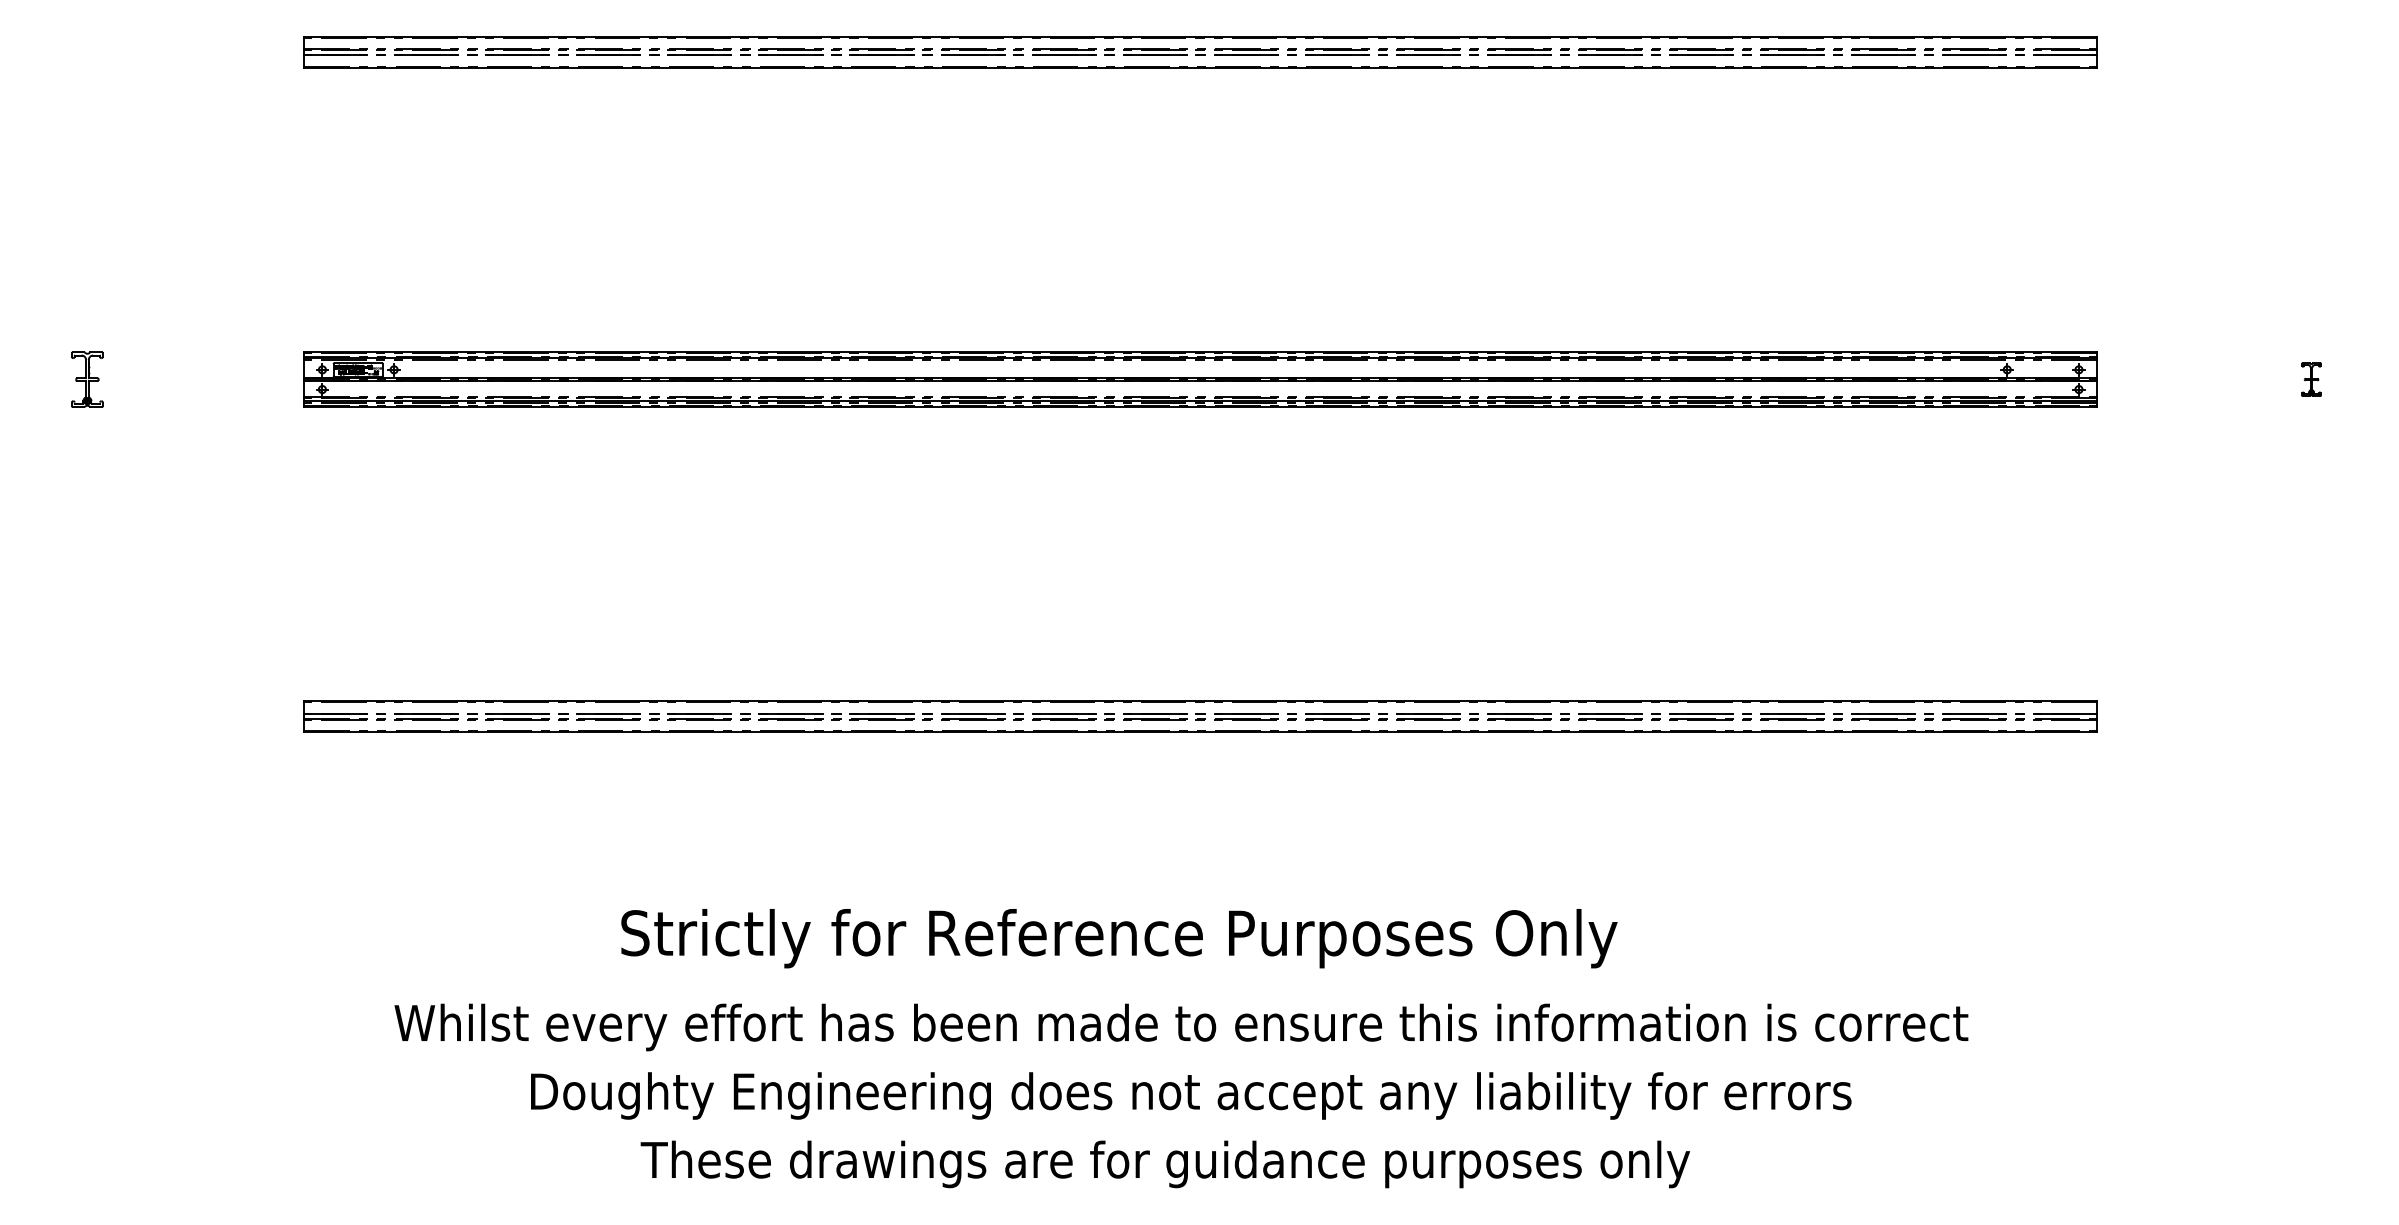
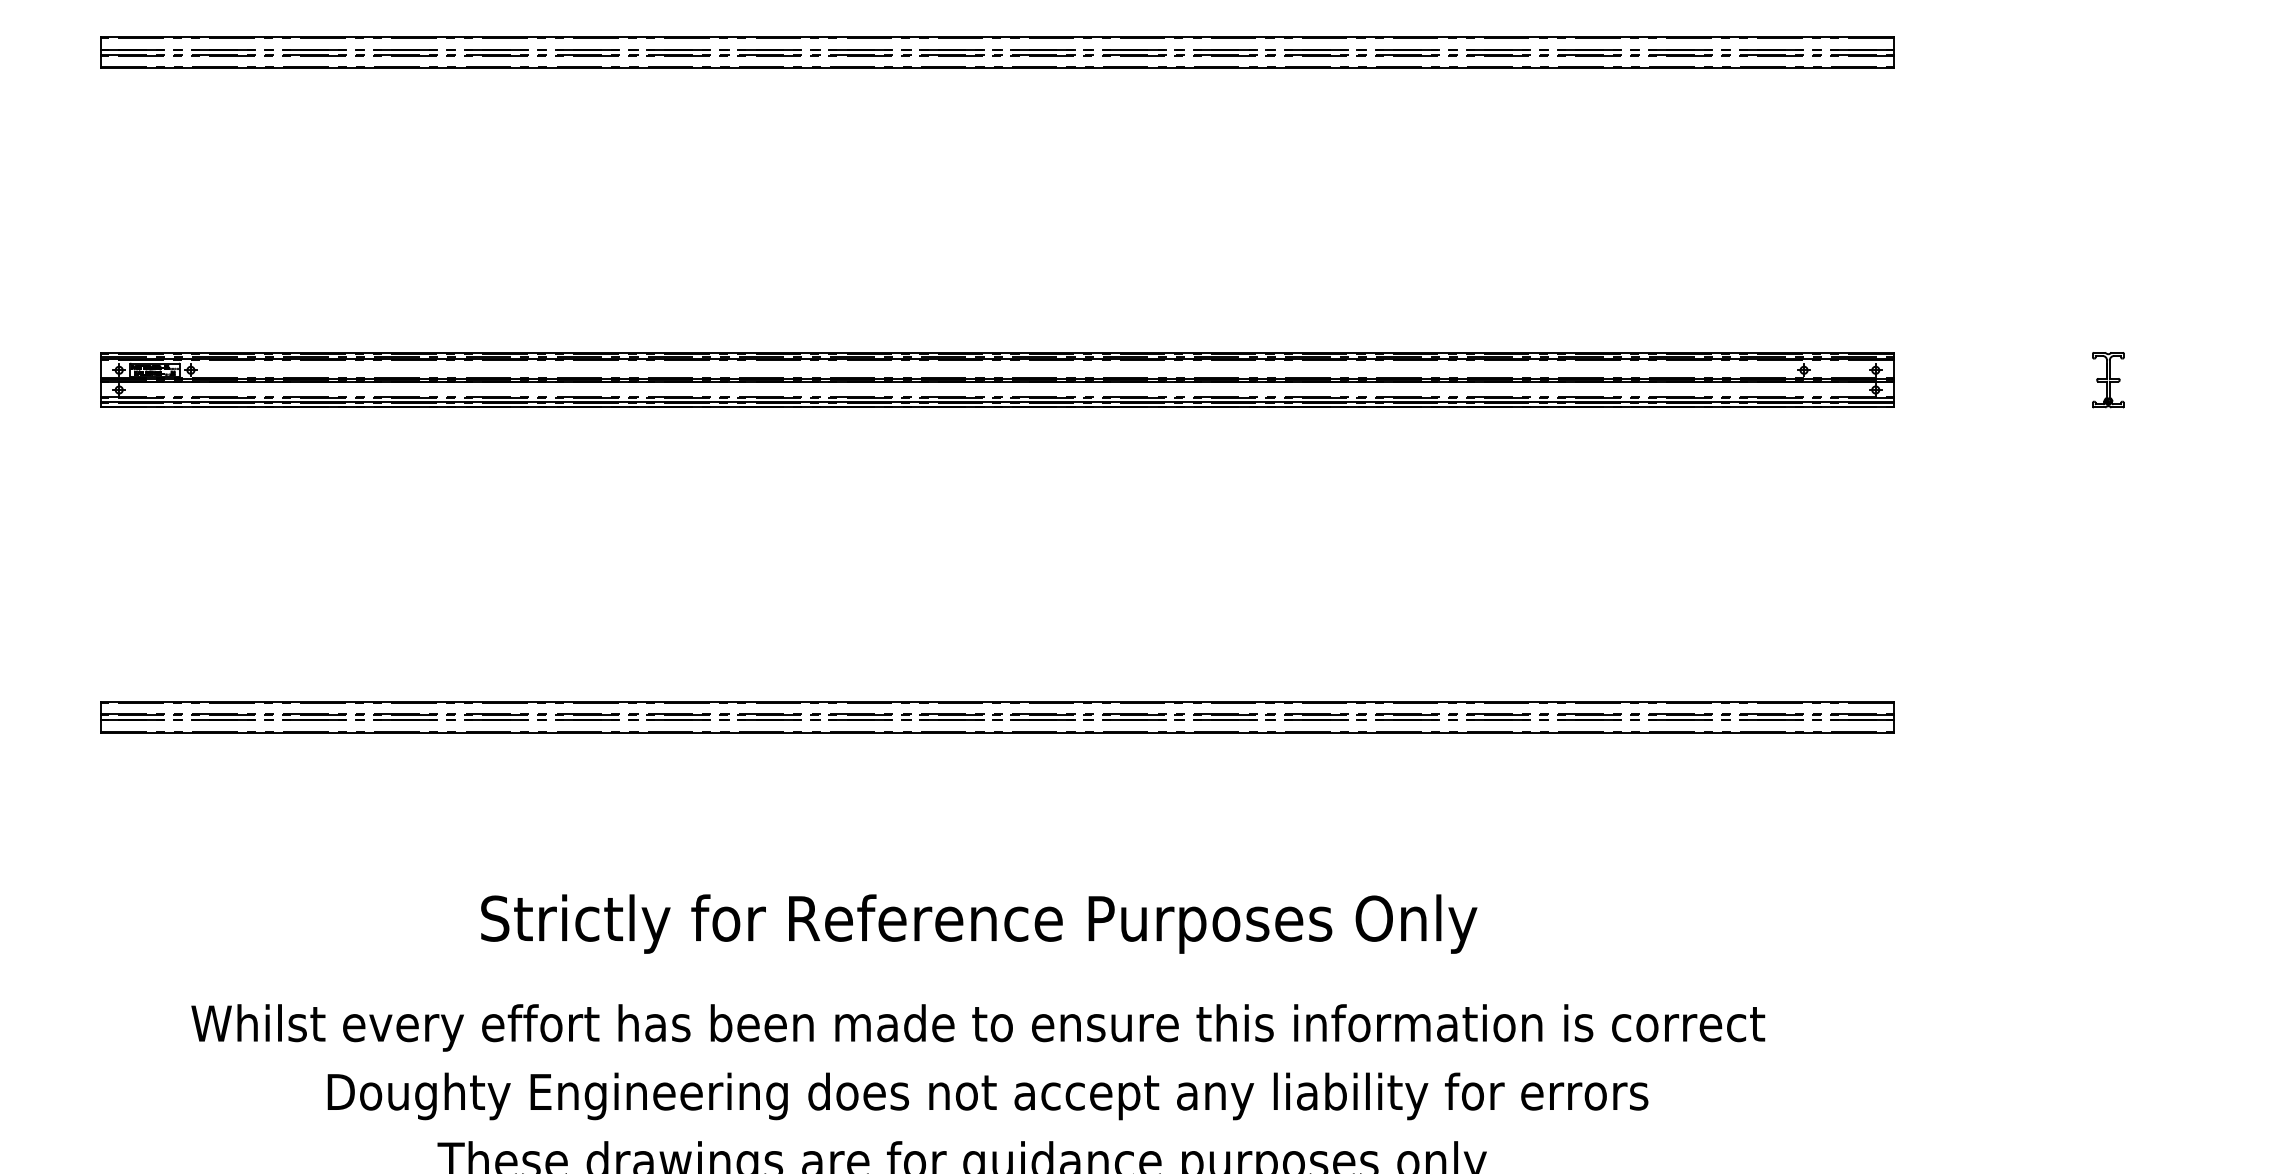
part: (2311, 379) -> (2108, 379), size x1.67
text: (1119, 938) -> (979, 923), moved

